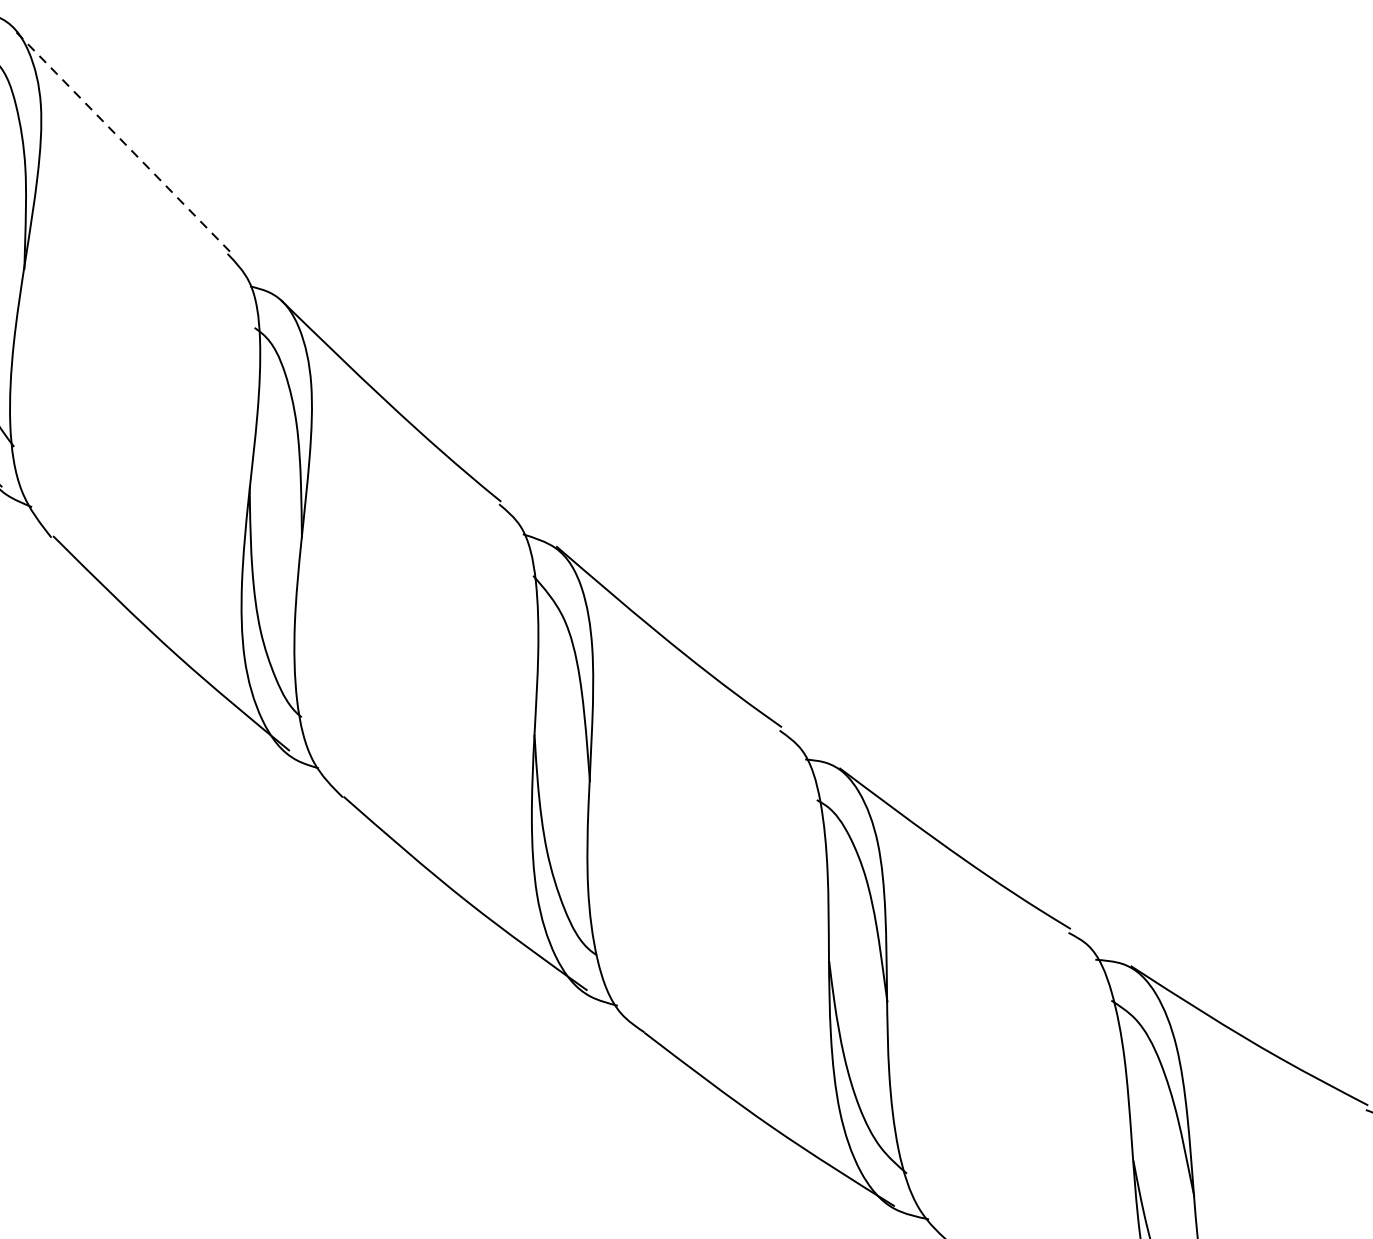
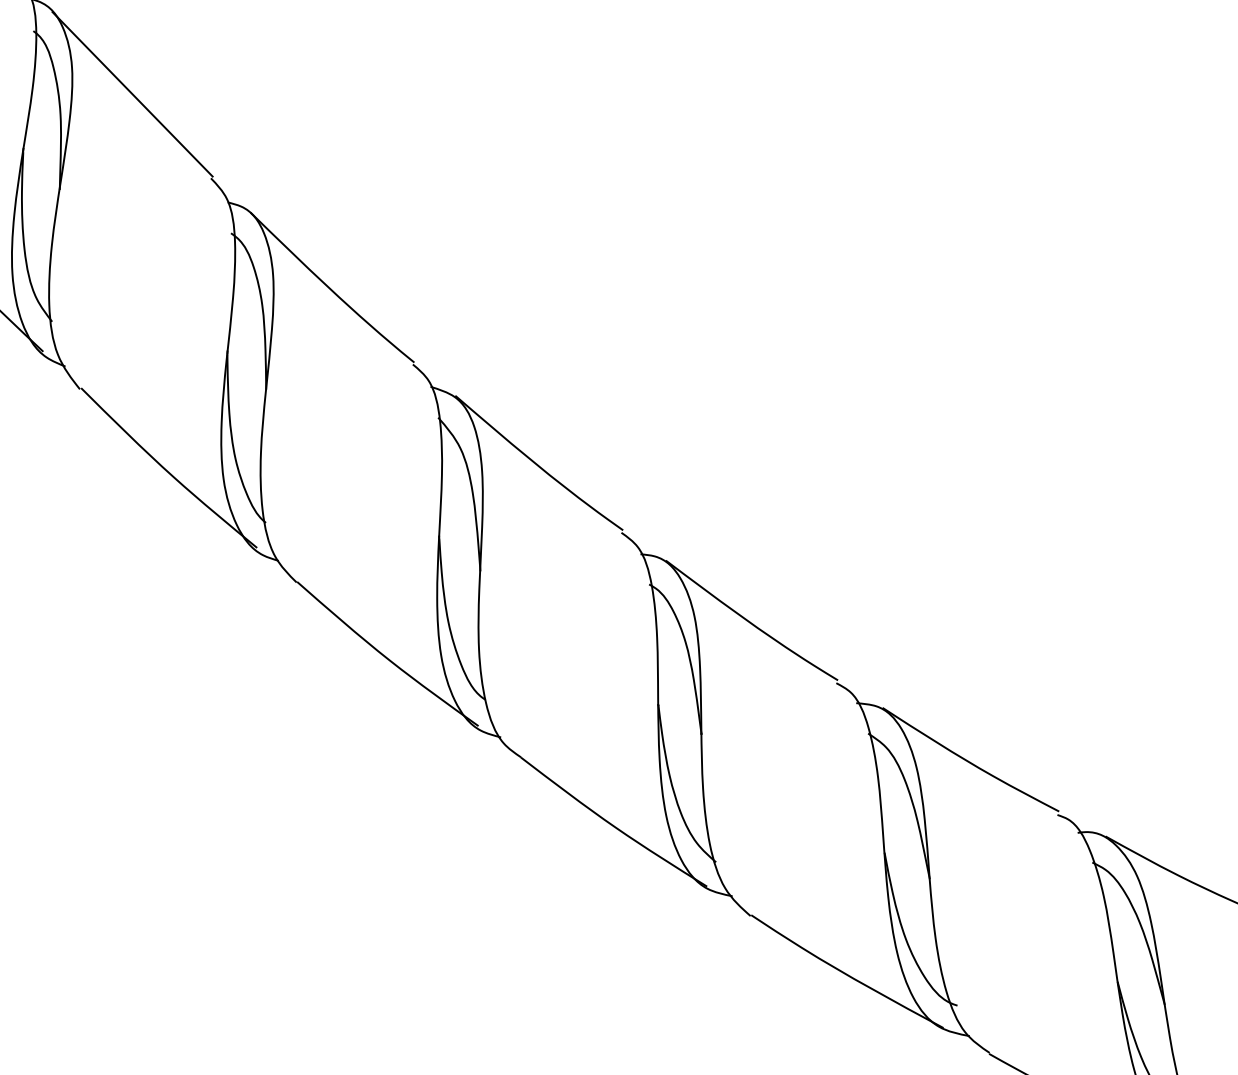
line: (122, 141) -> (132, 94), dashed -> solid

